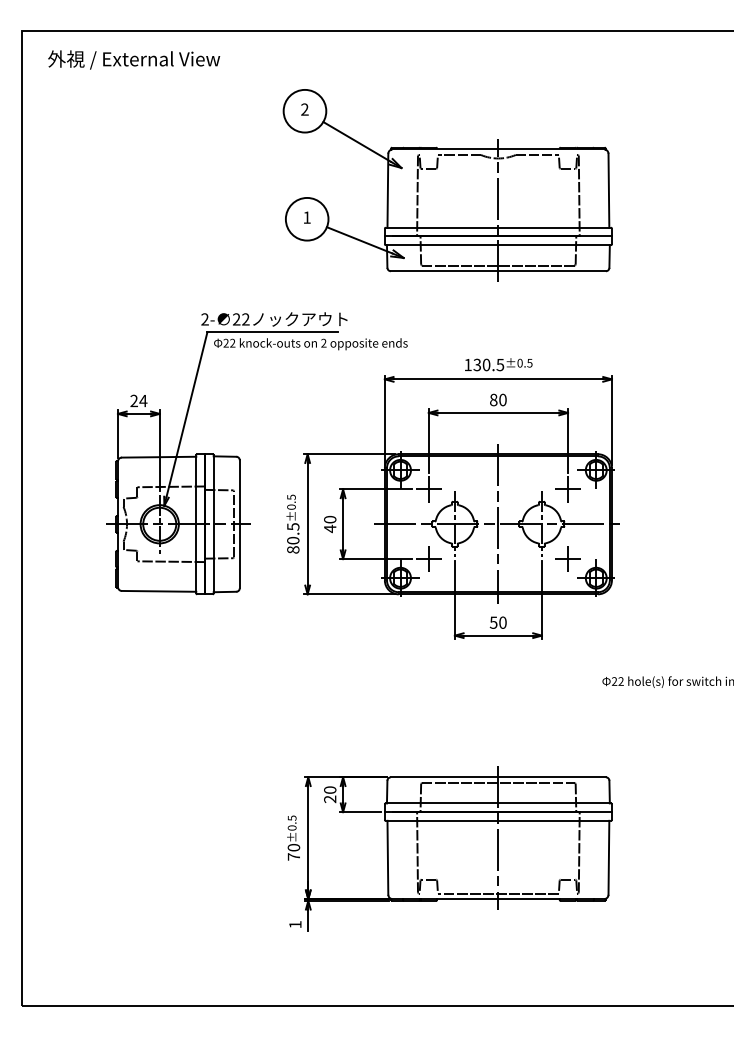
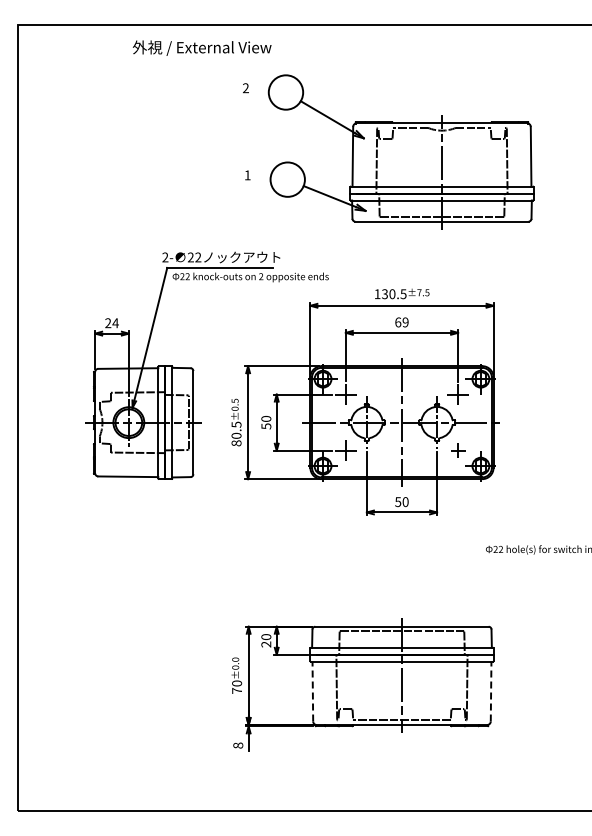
text: (133, 59) -> (201, 47), moved
part: (446, 184) -> (400, 151), moved
text: (520, 362) -> (419, 292), ±0.5 -> ±7.5
text: (497, 400) -> (401, 322), 80 -> 69
text: (330, 529) -> (266, 426), 40 -> 50
part: (567, 558) -> (457, 450), size x0.7
text: (291, 817) -> (235, 659), ±0.5 -> ±0.0
line: (387, 857) -> (312, 691), solid -> dashed
line: (609, 857) -> (491, 691), solid -> dashed
text: (295, 924) -> (238, 745), 1 -> 8

